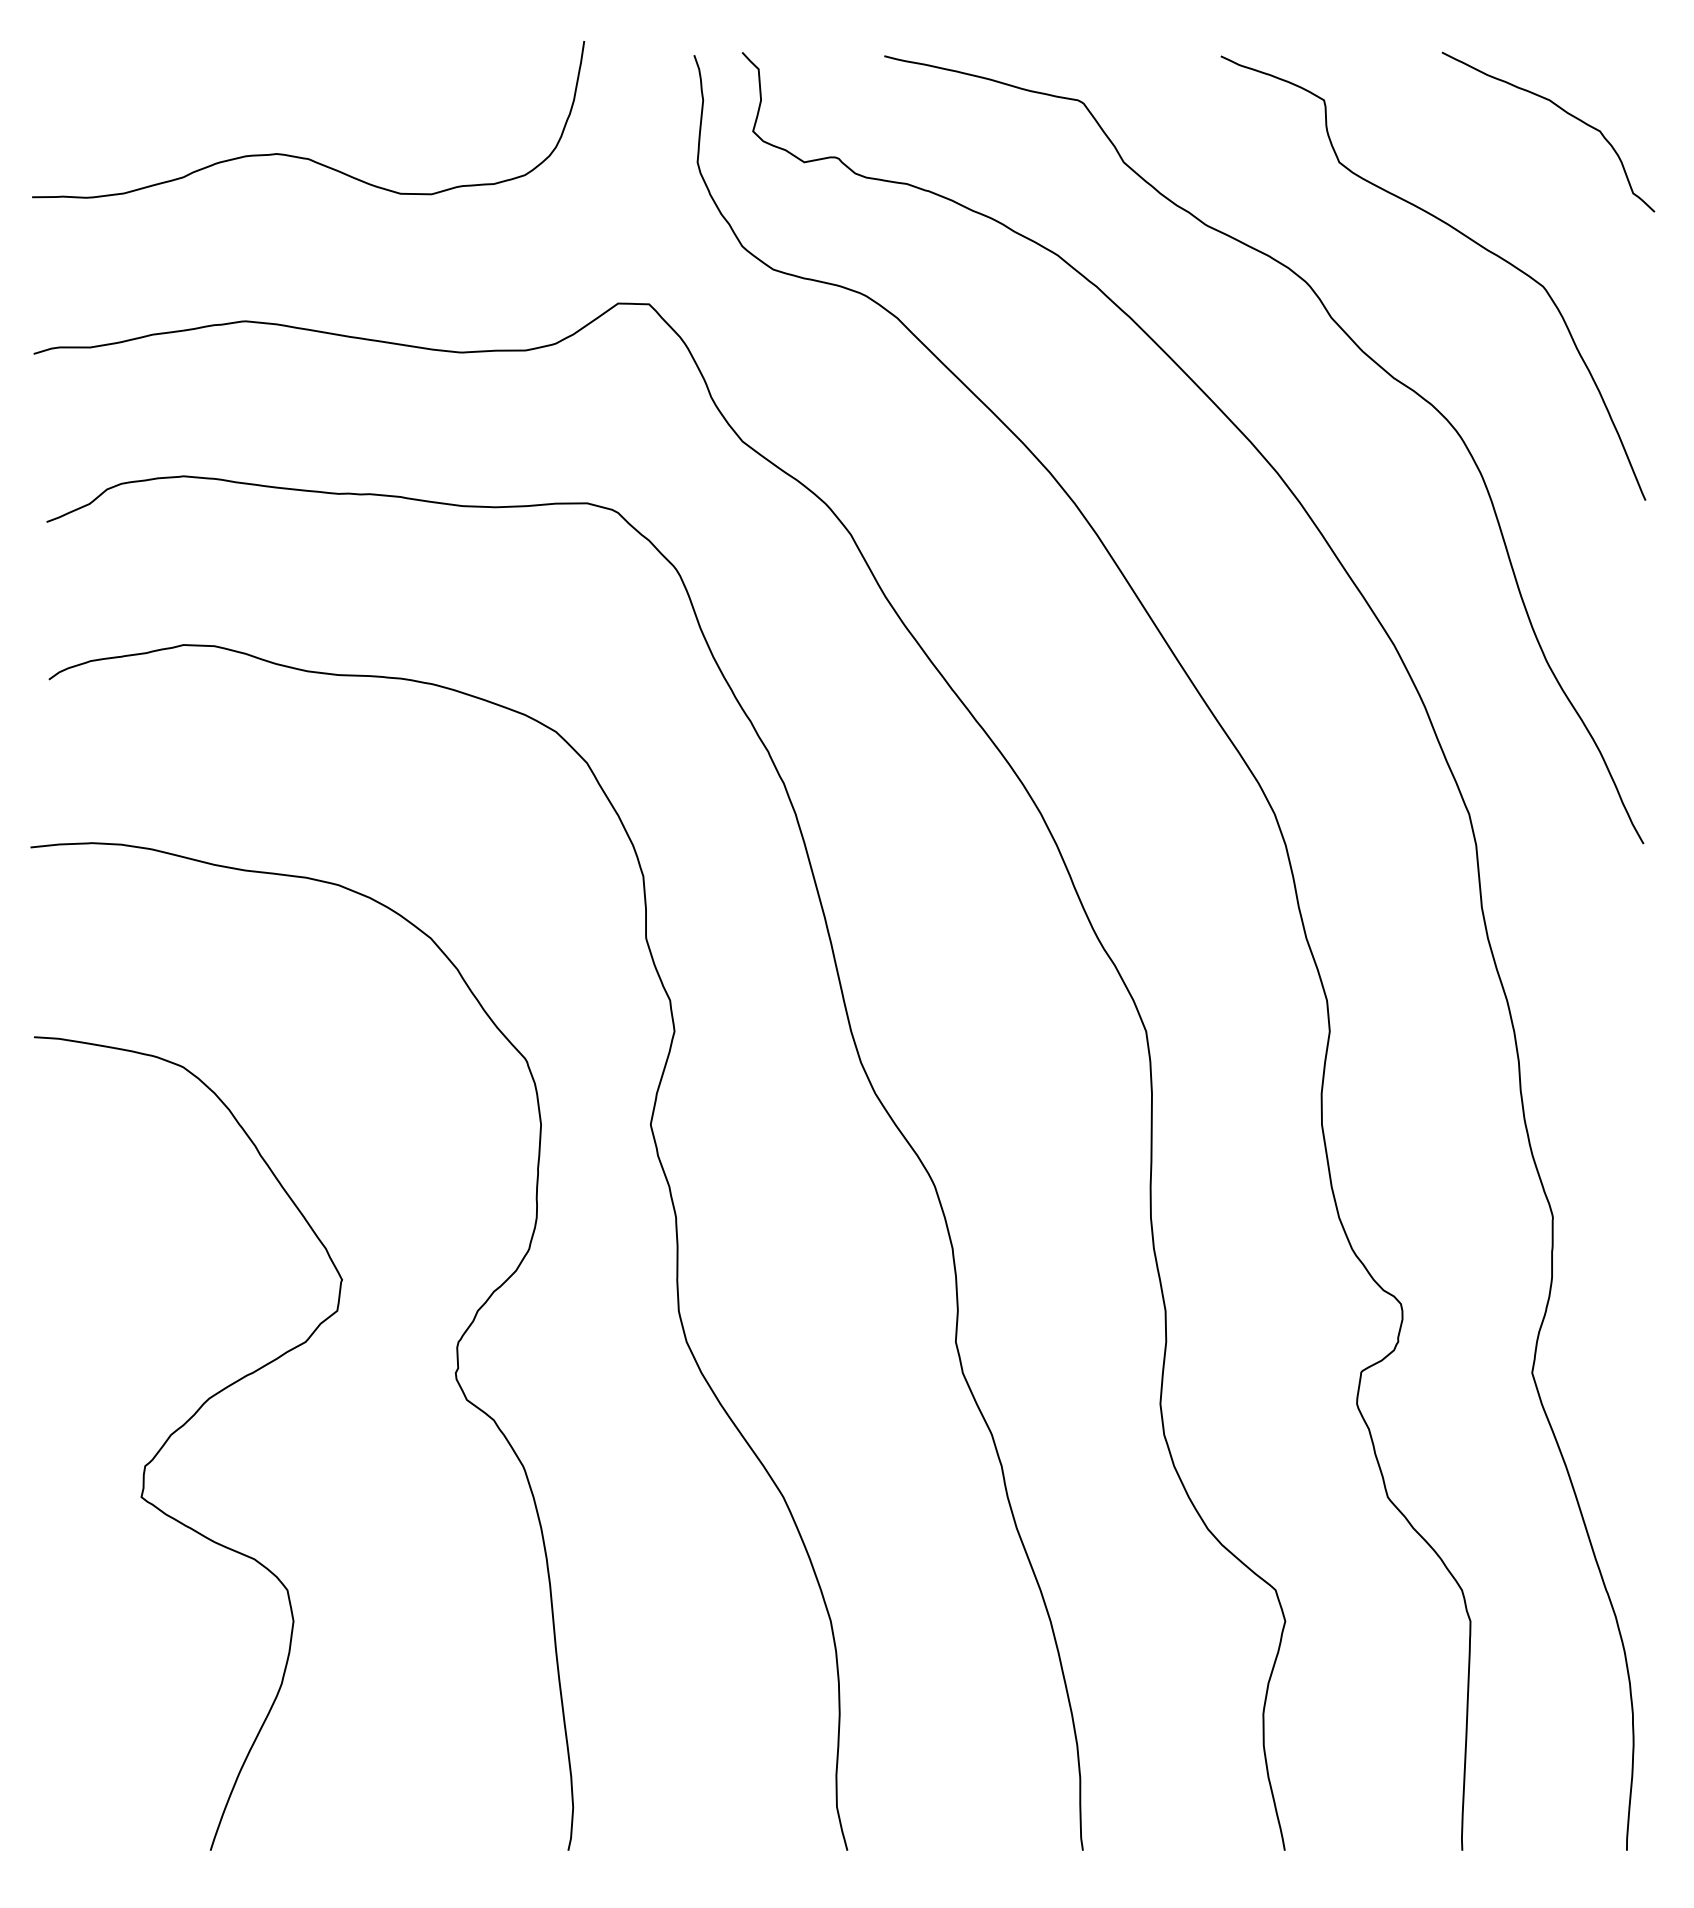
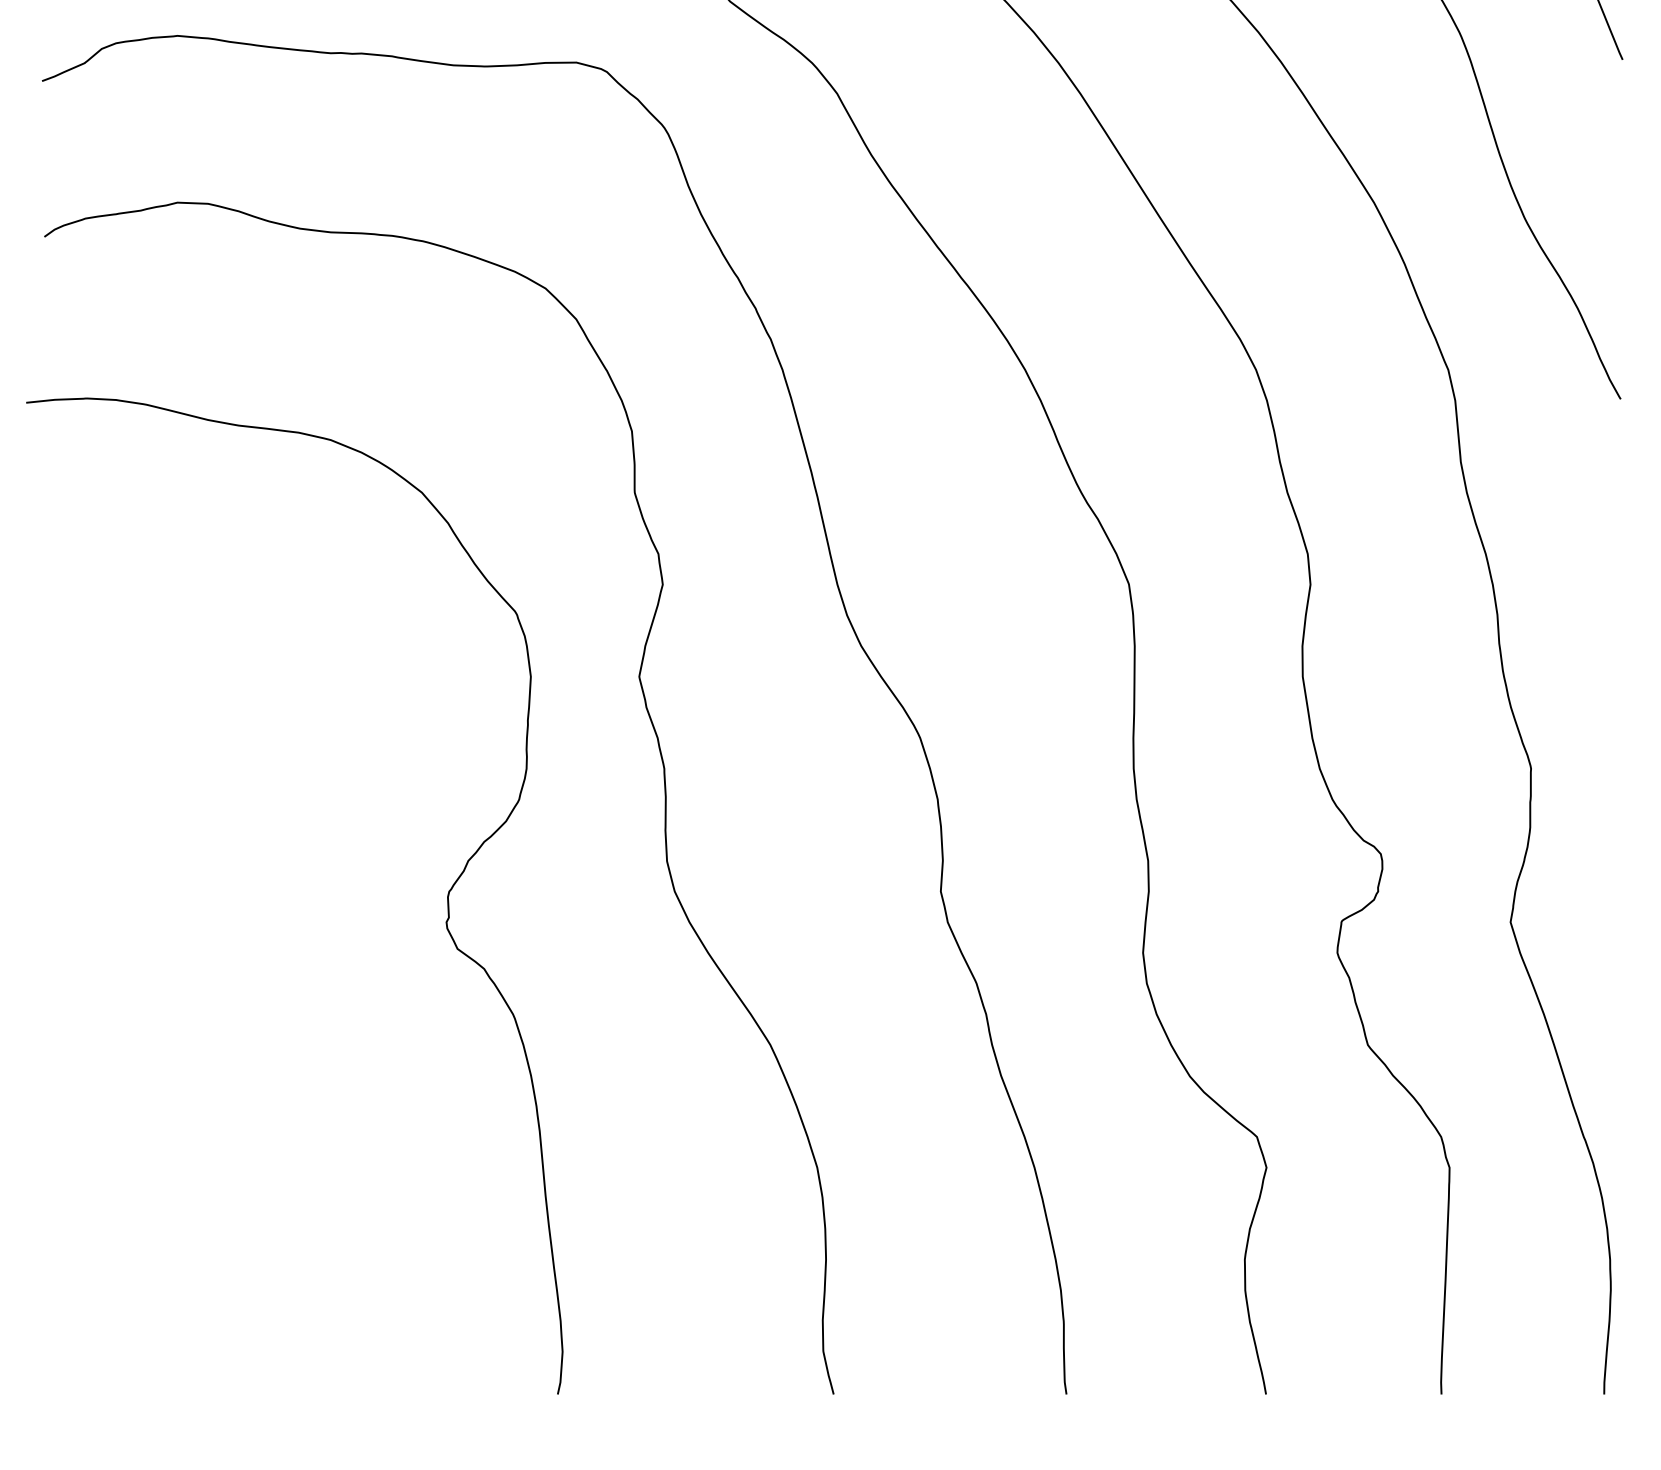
curve: (178, 1430) -> (172, 979), removed

